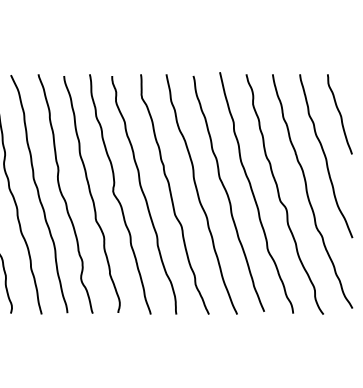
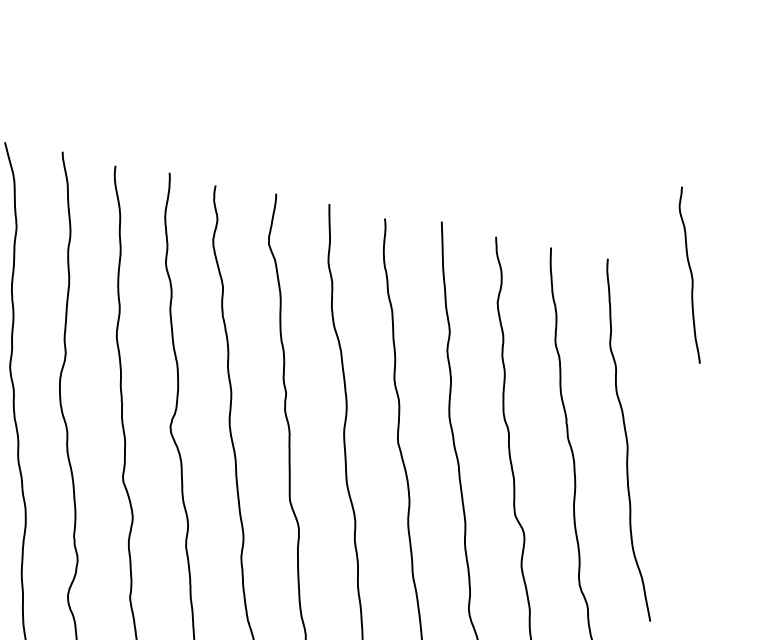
curve: (339, 114) -> (689, 275), moved

